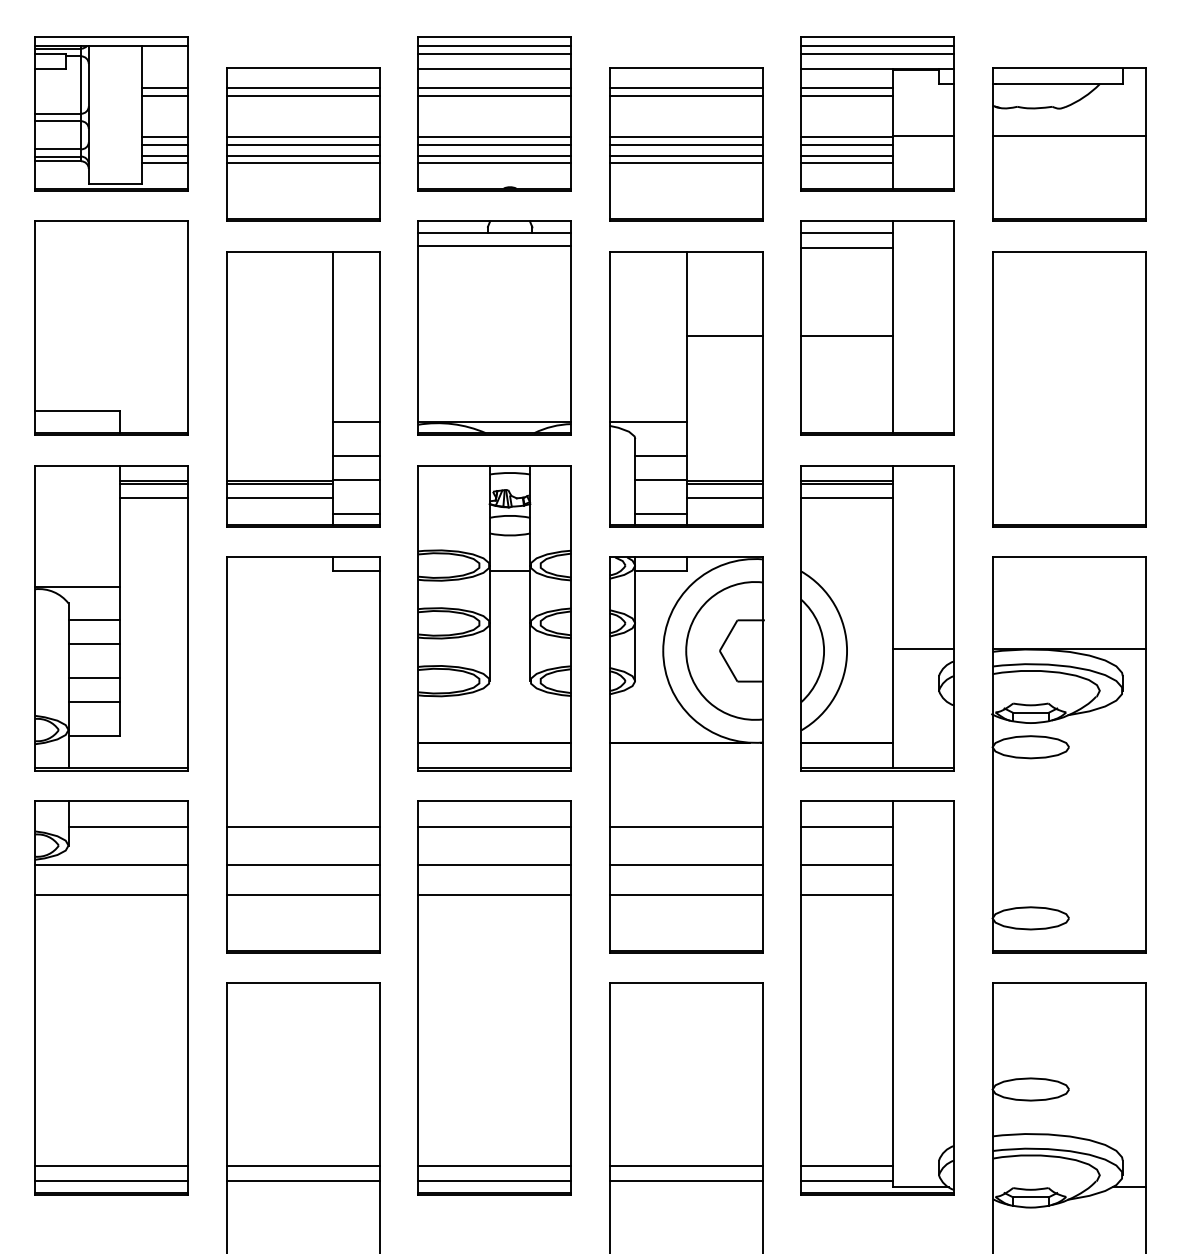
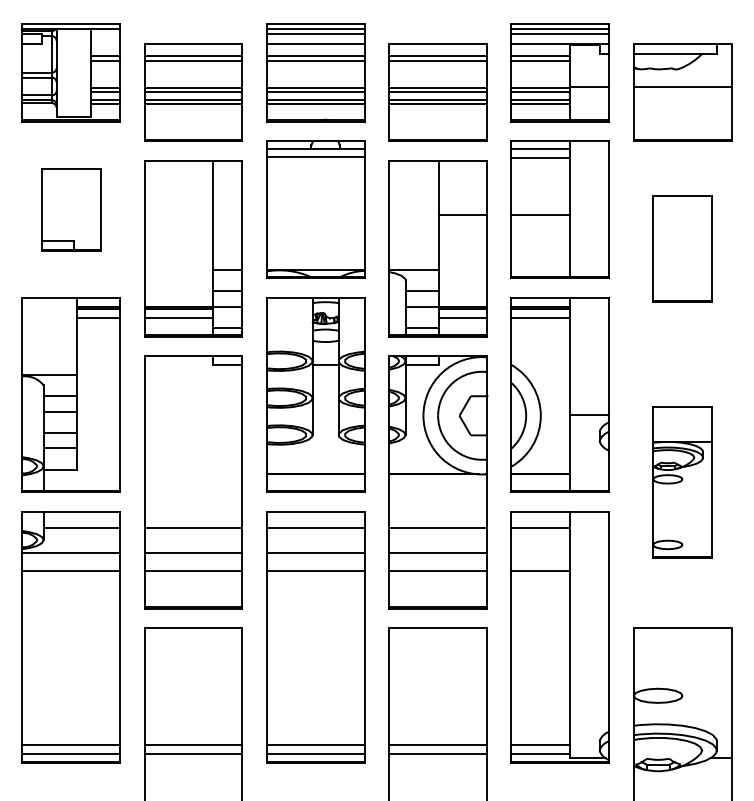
part: (110, 327) -> (70, 209), size x0.6
part: (1068, 388) -> (682, 248), size x0.6
part: (1068, 755) -> (682, 482), size x0.6
line: (846, 865) -> (540, 552), removed

